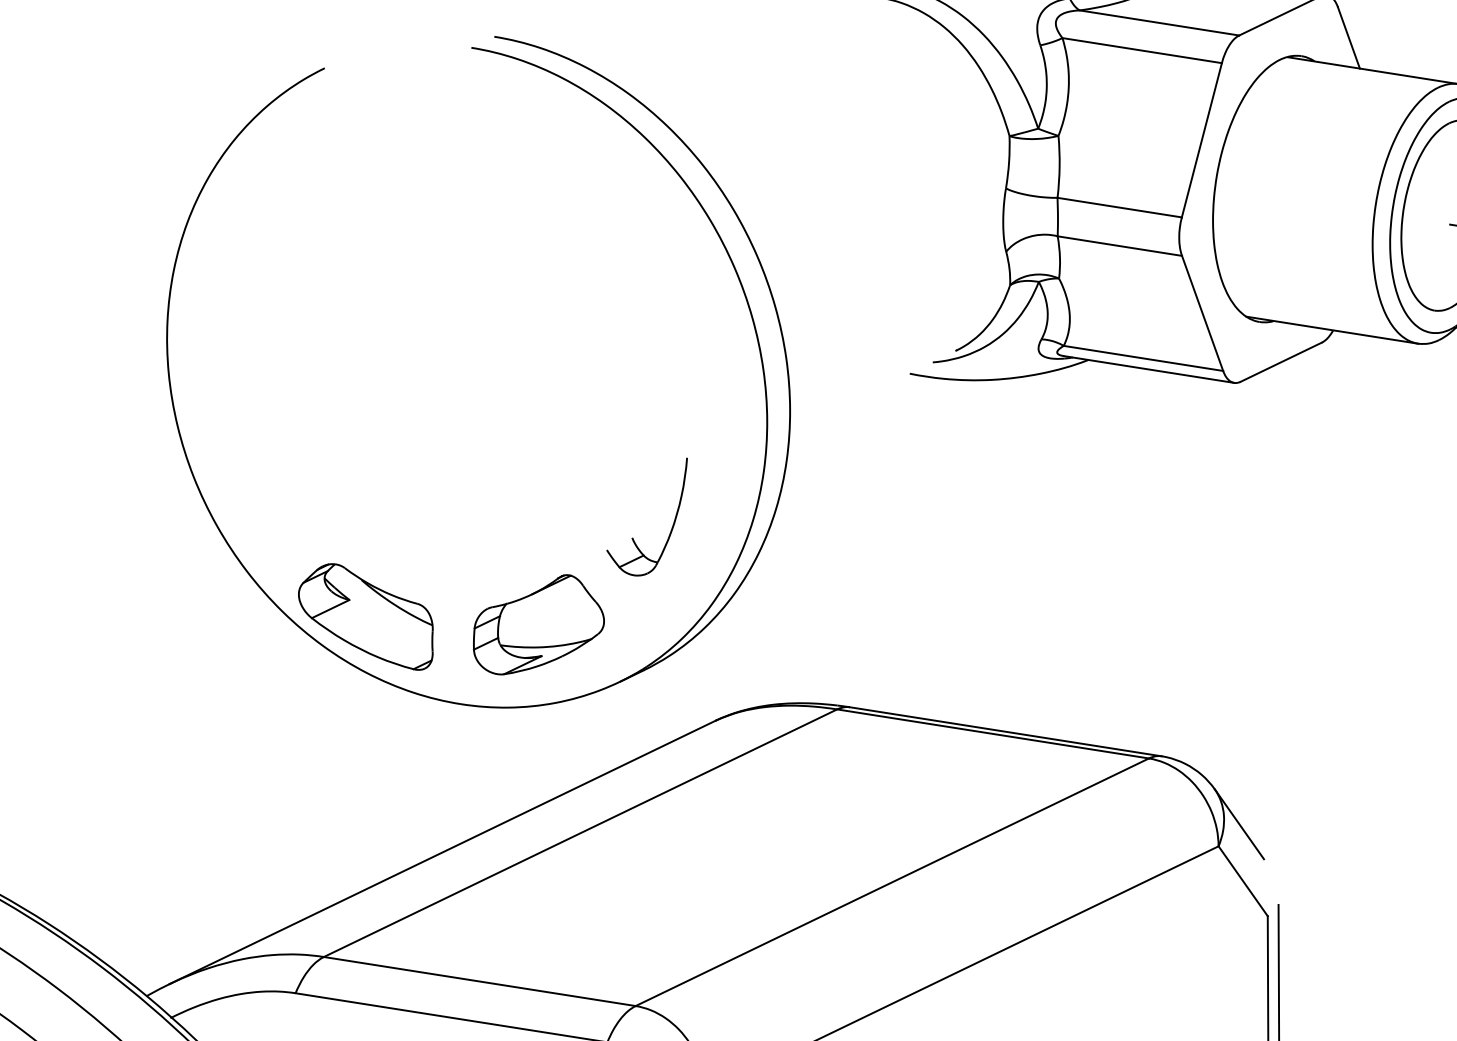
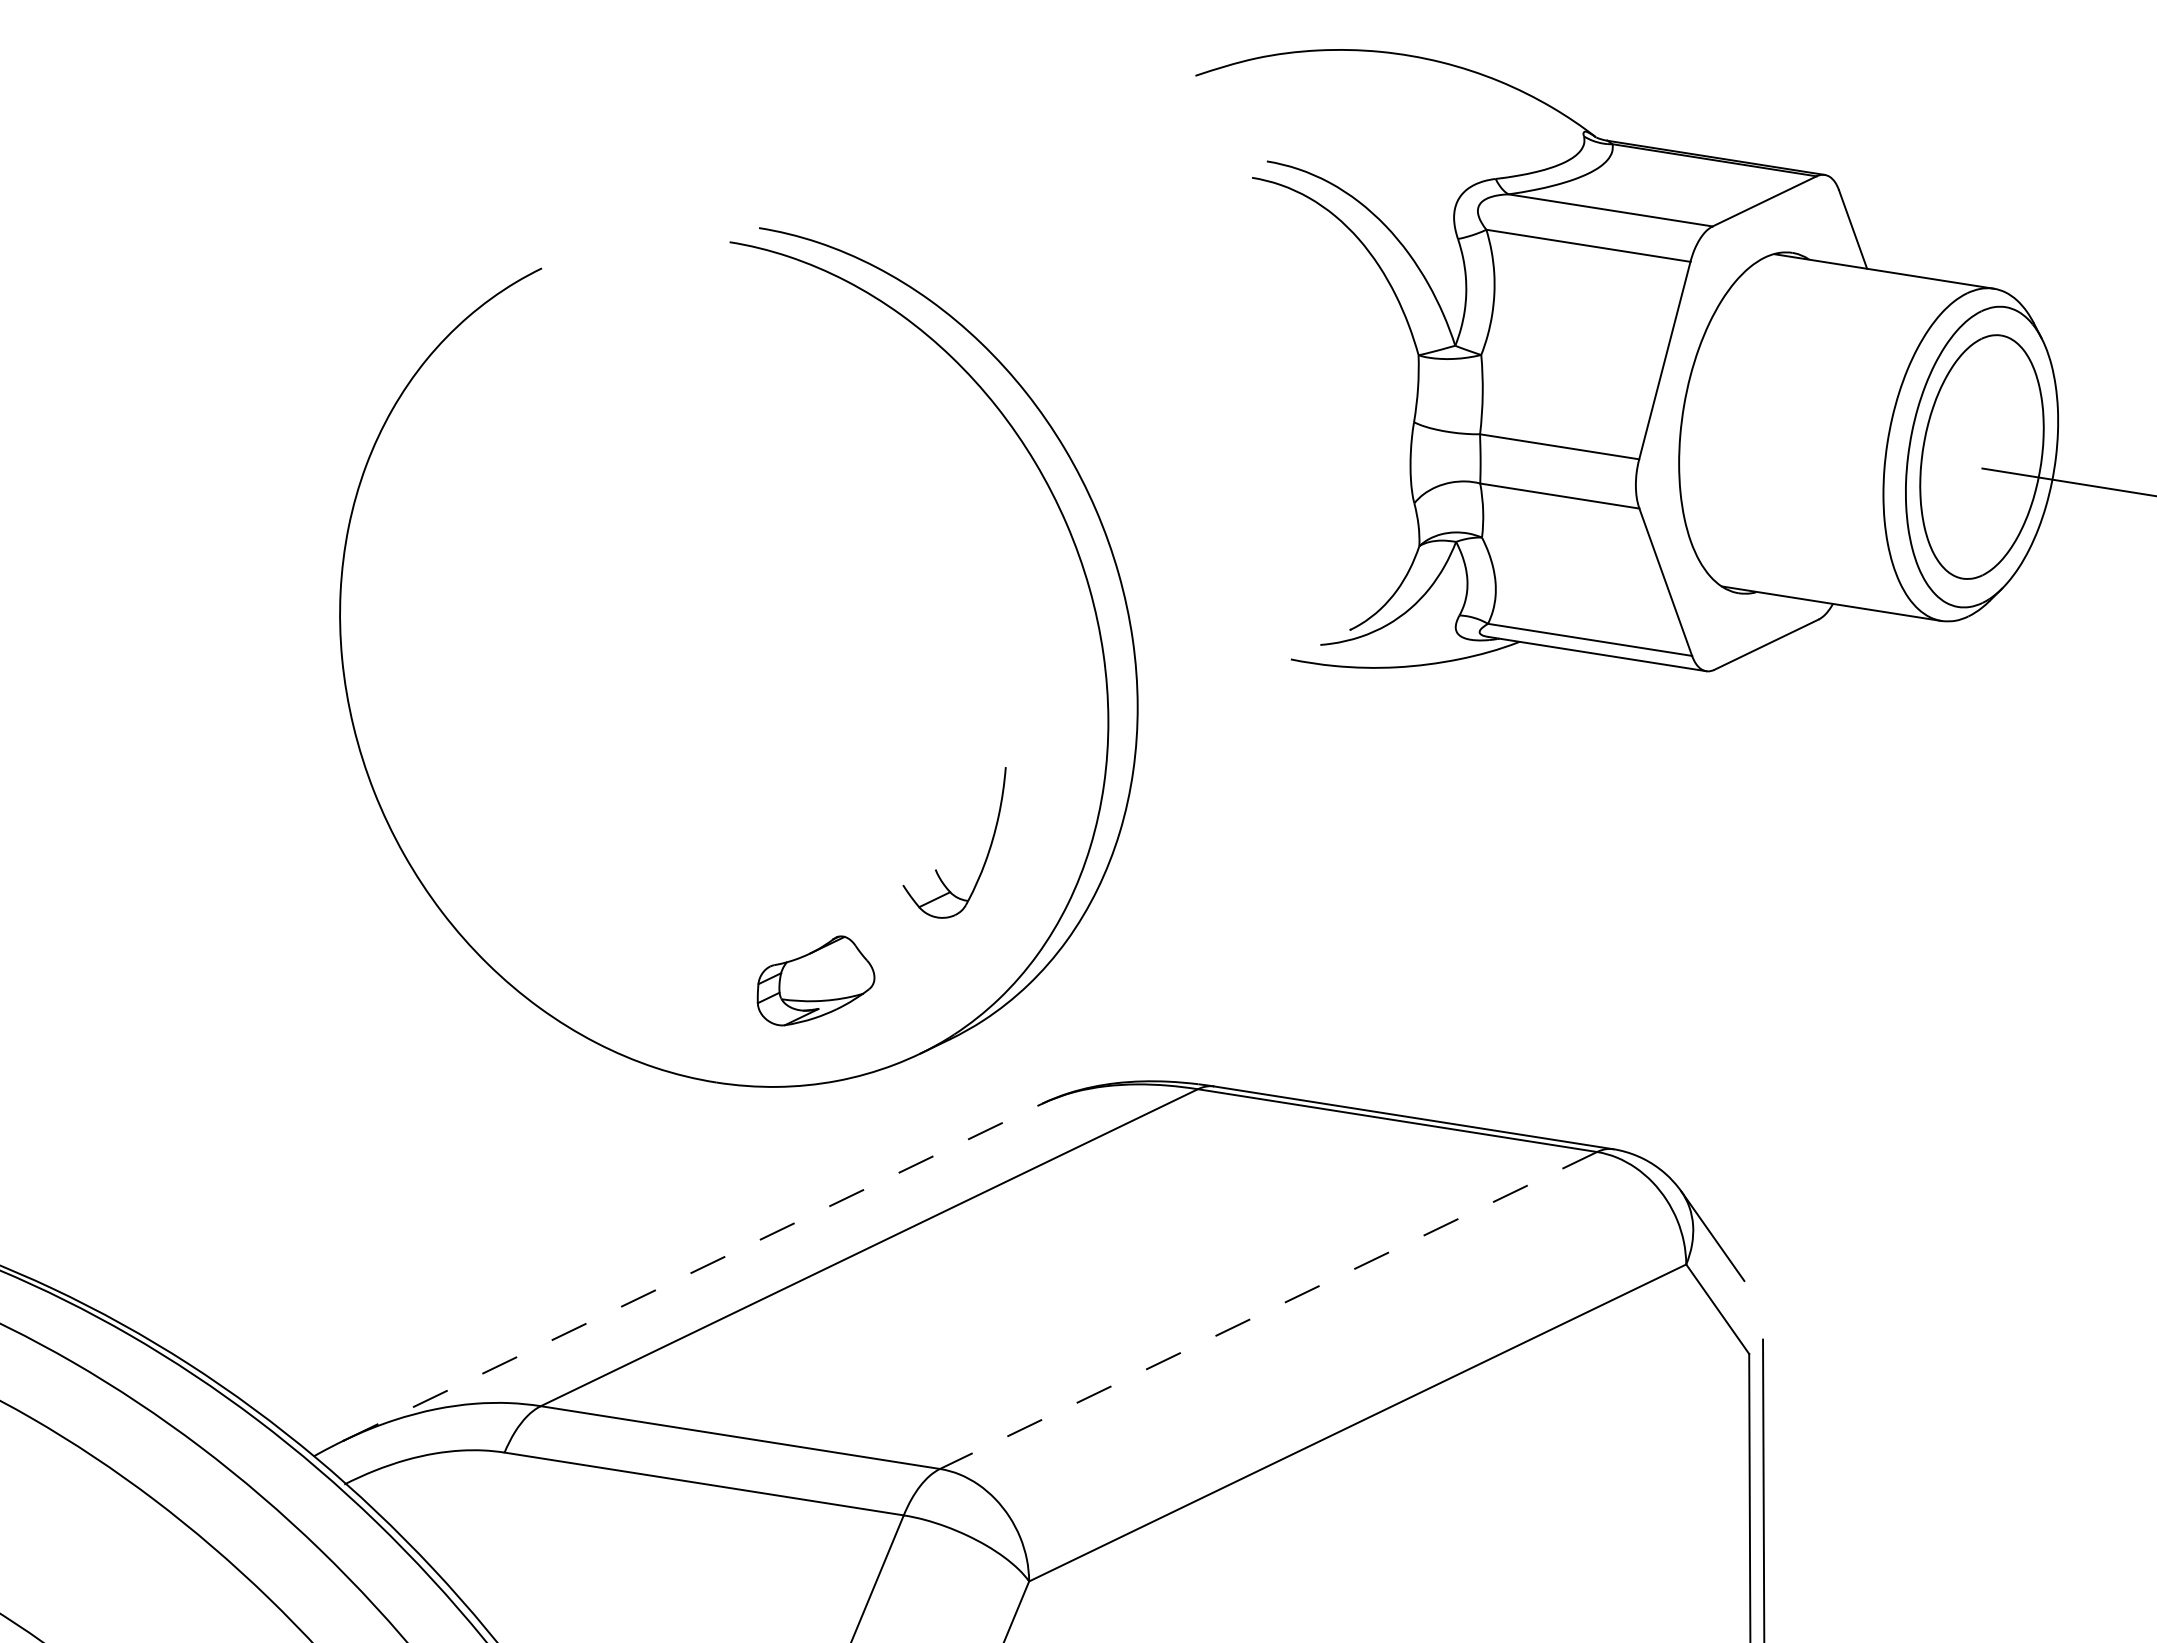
part: (365, 616) -> (594, 970), removed
part: (538, 624) -> (815, 980), size x0.7
line: (442, 852) -> (692, 1272), solid -> dashed
line: (892, 882) -> (1268, 1310), solid -> dashed

